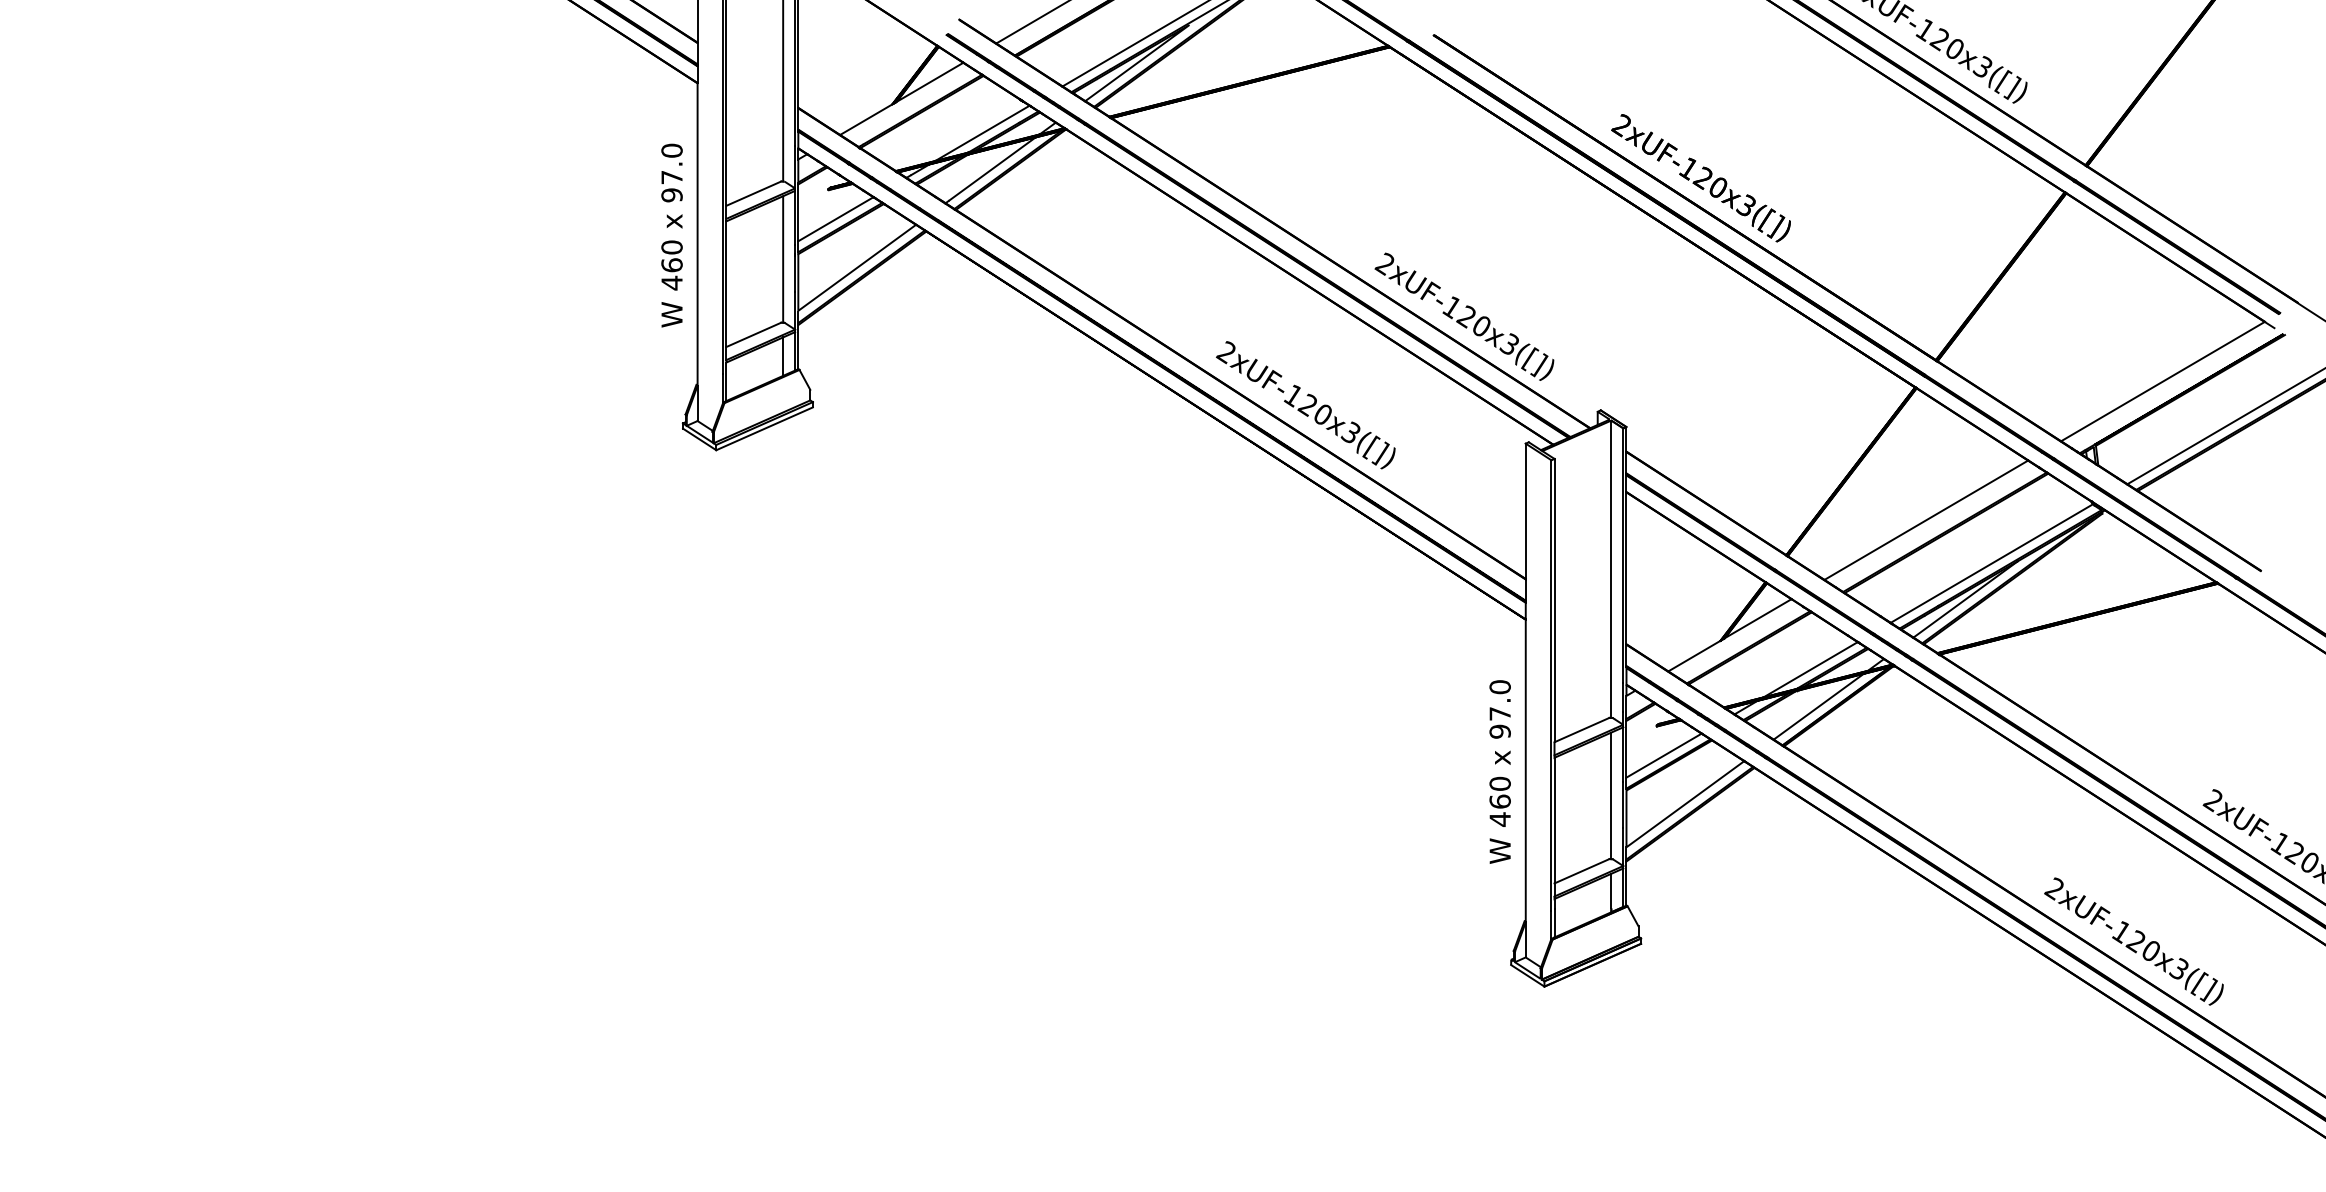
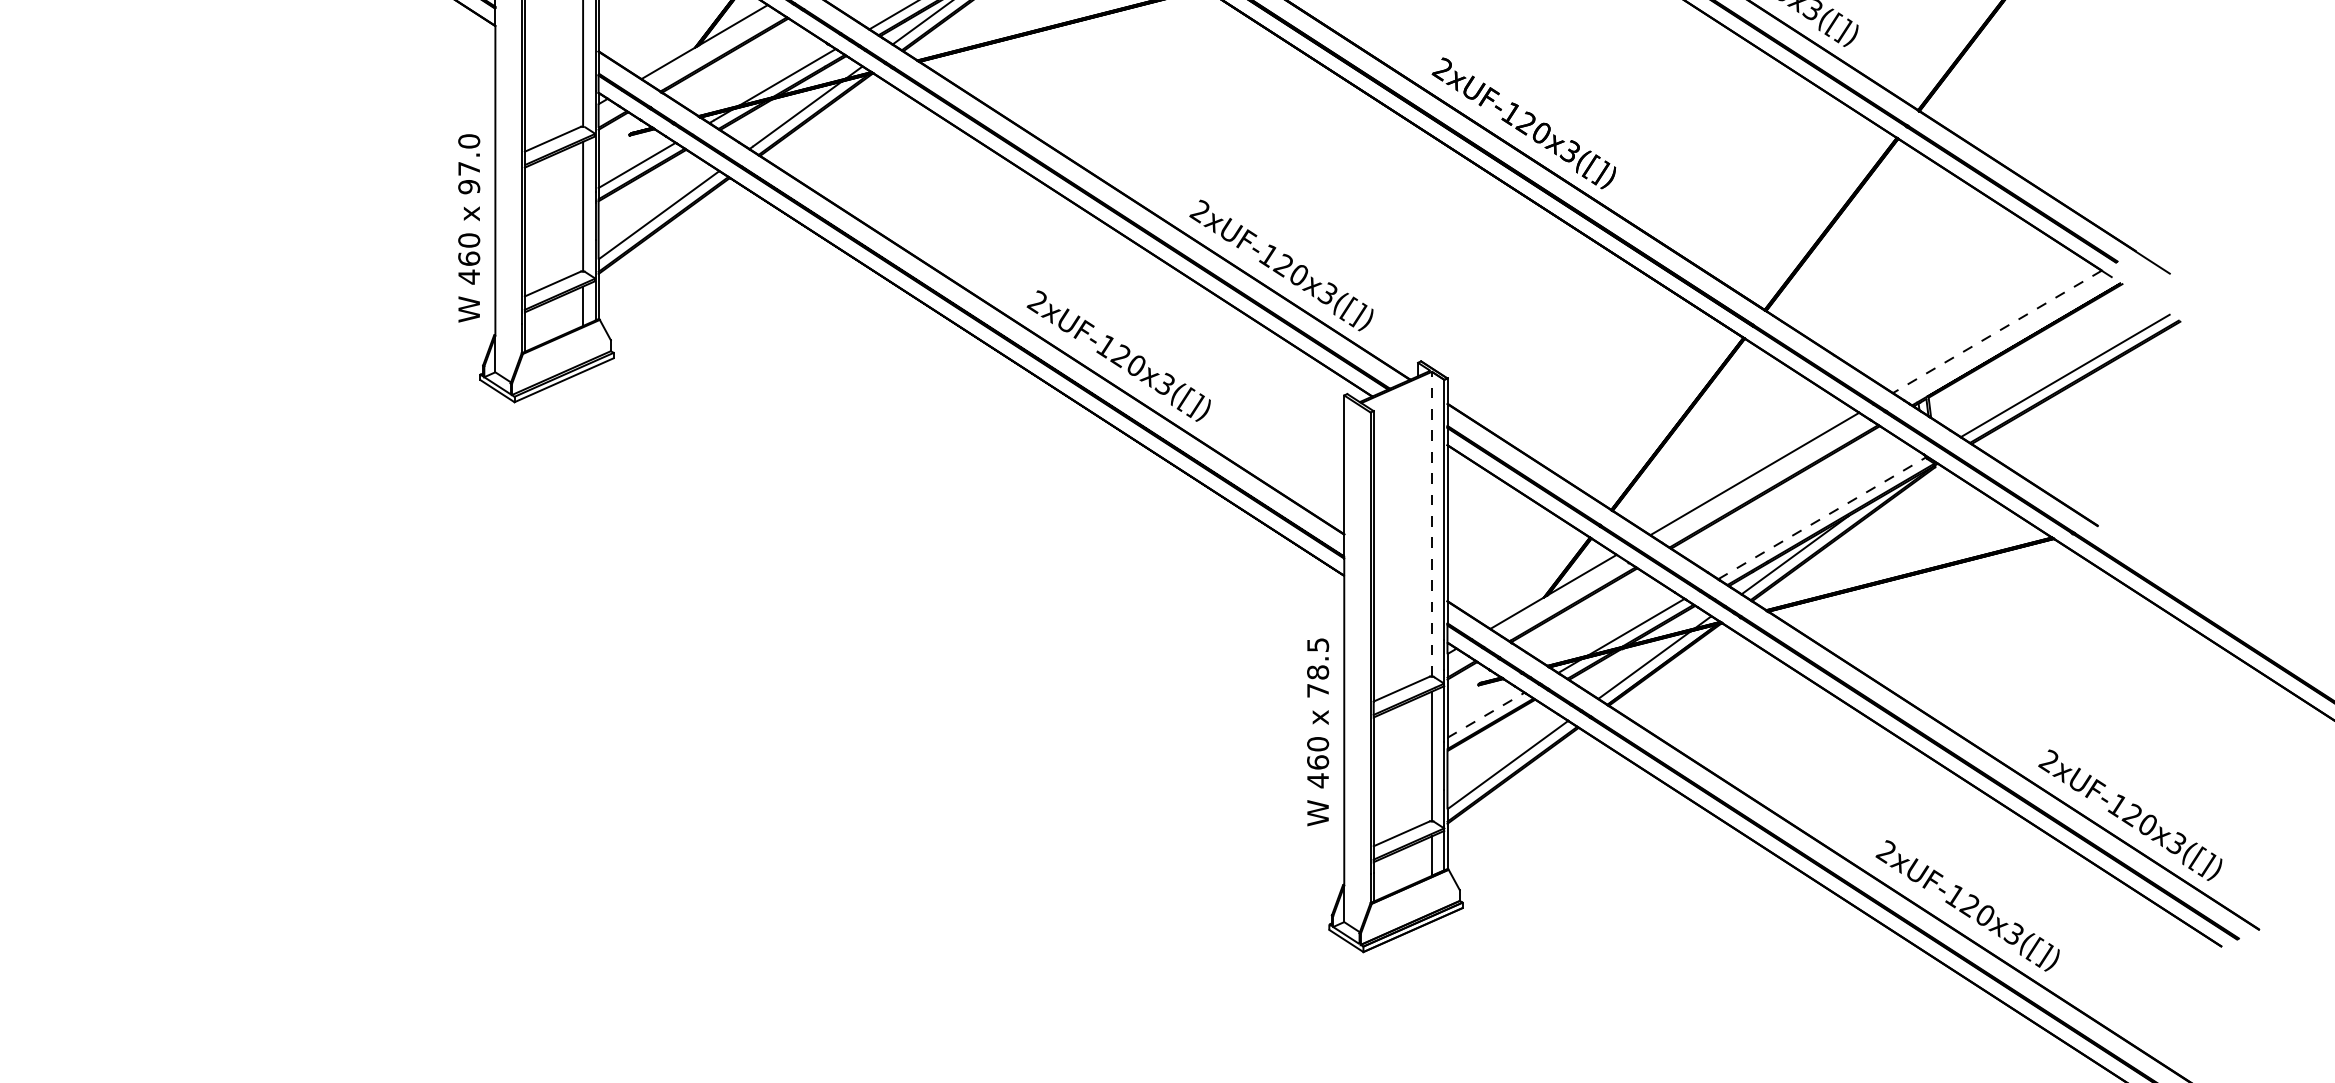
text: (671, 235) -> (468, 228), moved
line: (2162, 381) -> (1996, 331), solid -> dashed
line: (1992, 563) -> (1822, 518), solid -> dashed
line: (1611, 569) -> (1432, 524), solid -> dashed
text: (1499, 709) -> (1317, 667), 97.0 -> 78.5
line: (1664, 755) -> (1486, 715), solid -> dashed

